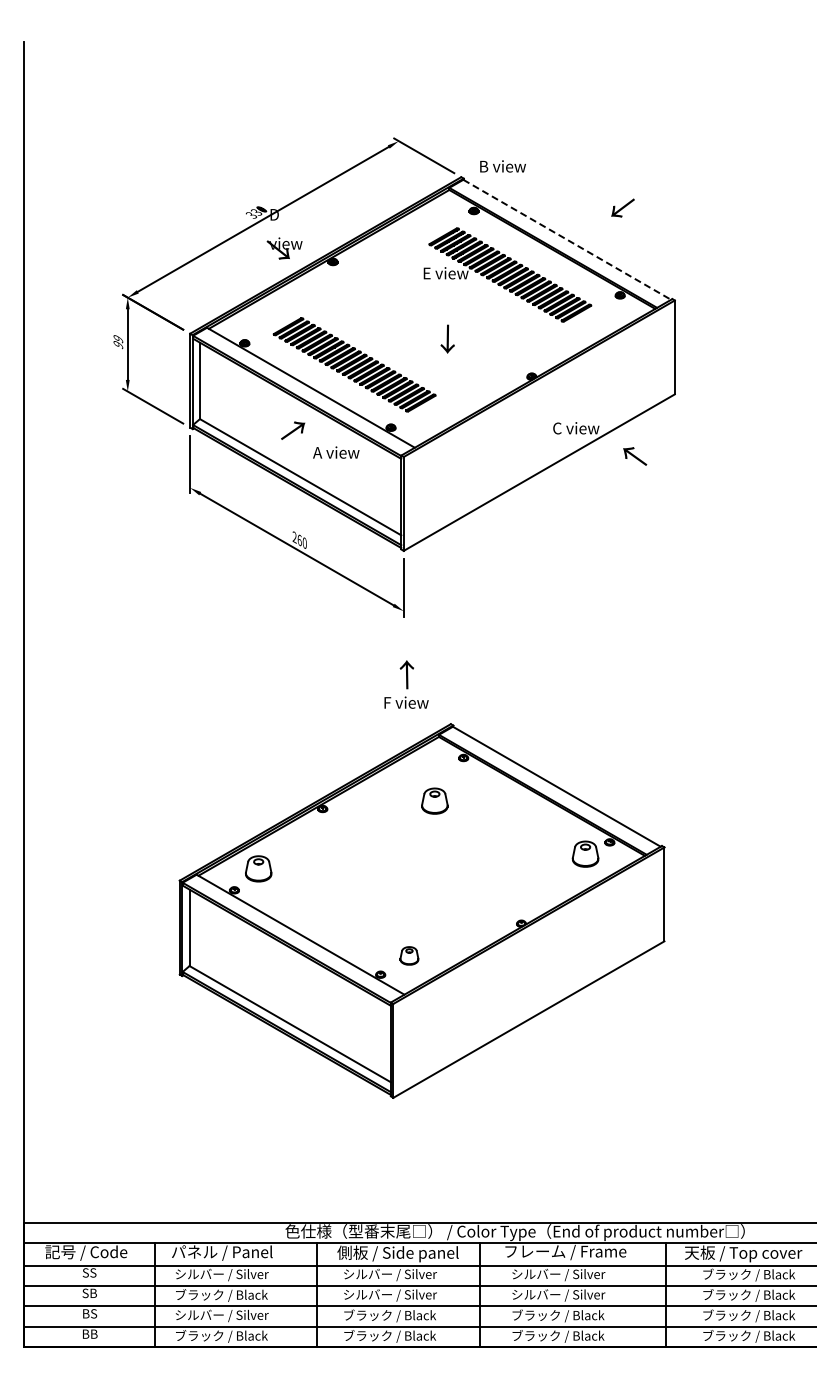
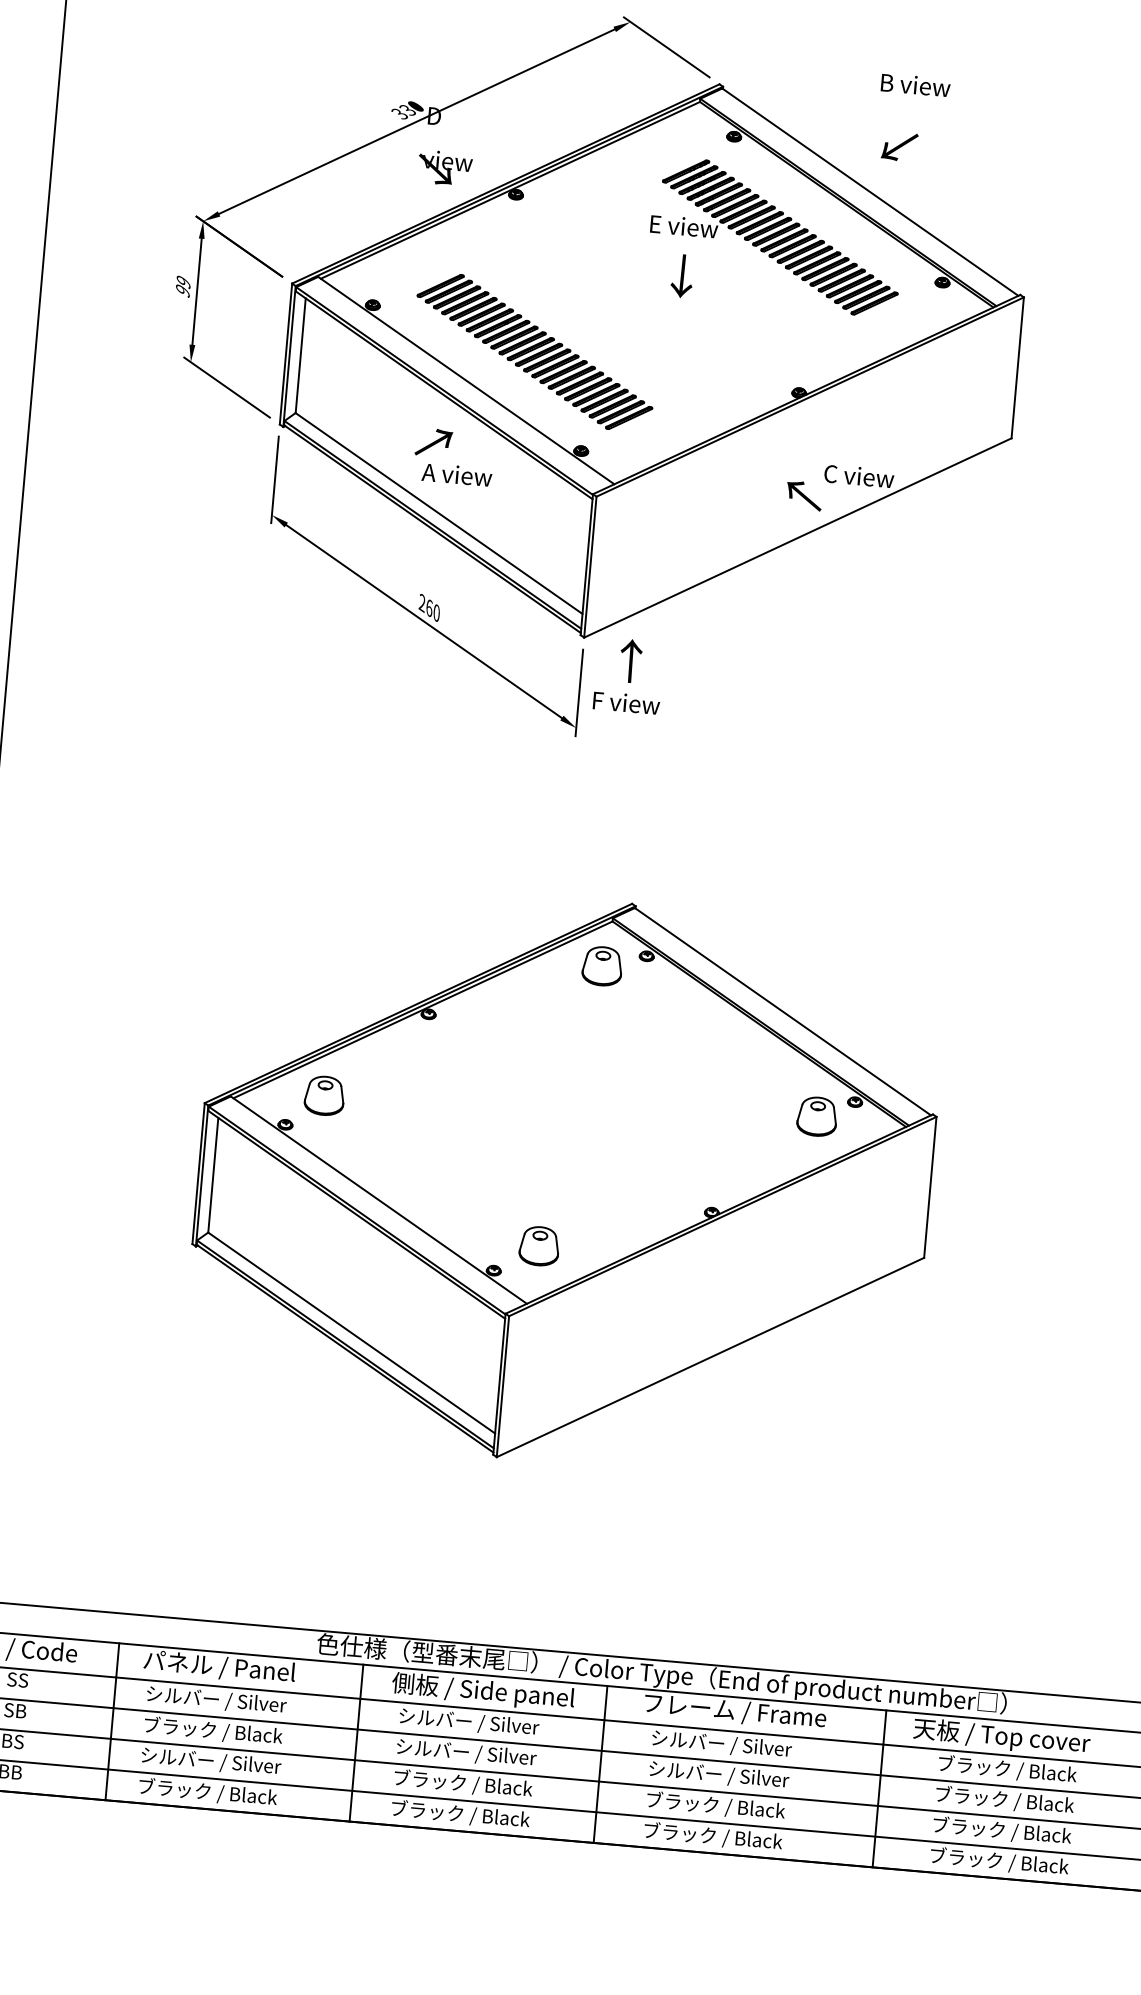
text: (502, 166) -> (914, 85), moved
text: (622, 207) -> (899, 145), moved
line: (567, 239) -> (870, 191), dashed -> solid
text: (447, 338) -> (682, 275), moved
text: (336, 452) -> (457, 474), moved
text: (635, 456) -> (804, 496), moved
text: (406, 684) -> (628, 675), moved
part: (434, 800) -> (601, 965), moved
part: (409, 955) -> (539, 1245), size x1.43

